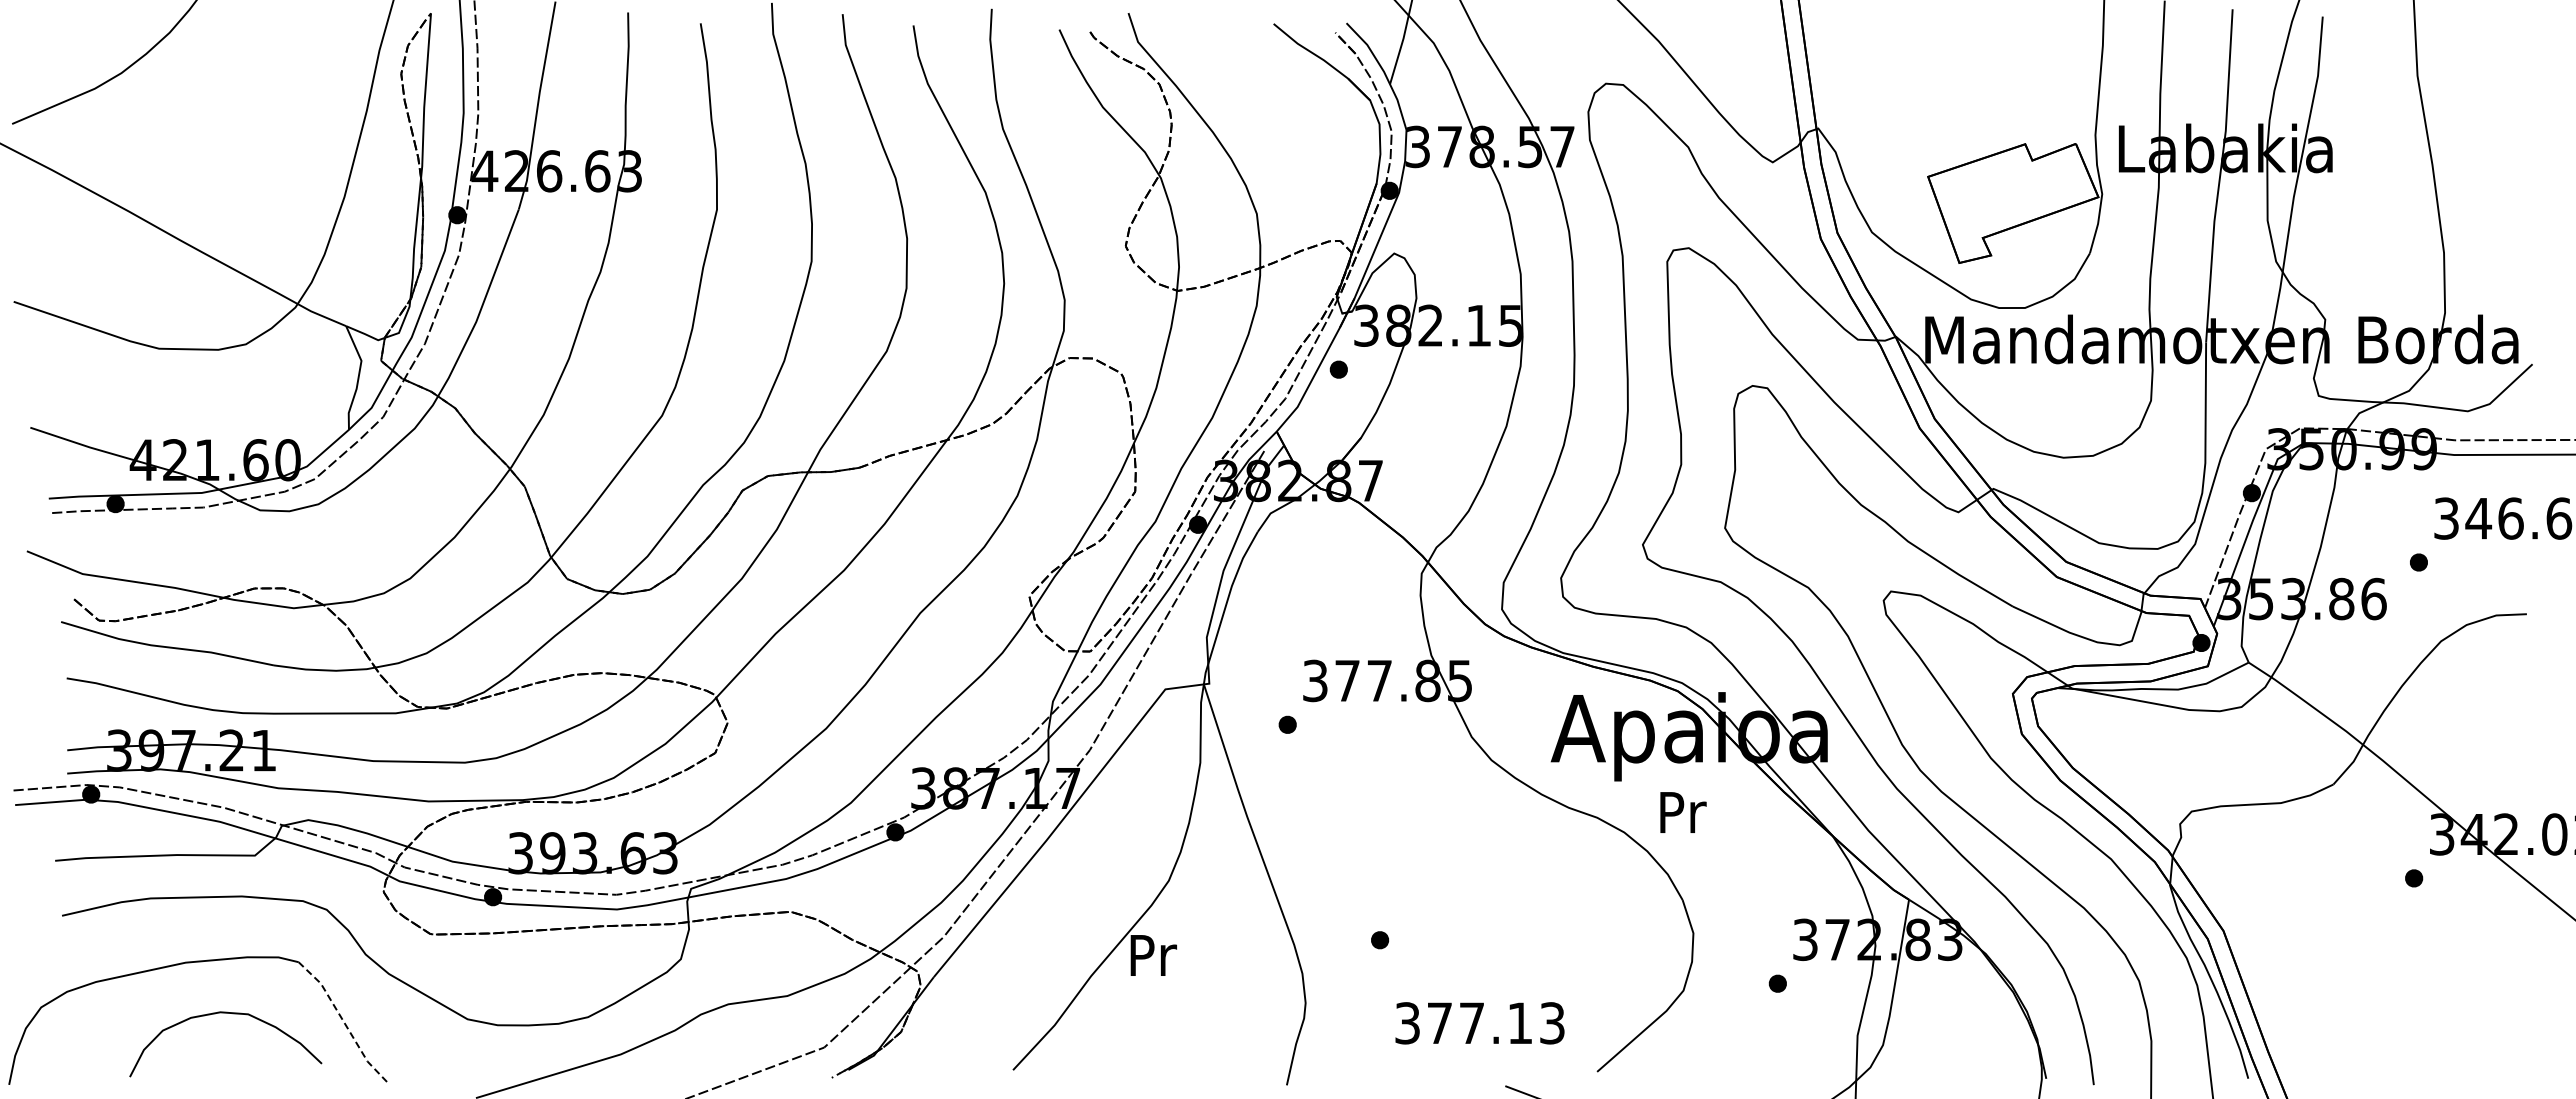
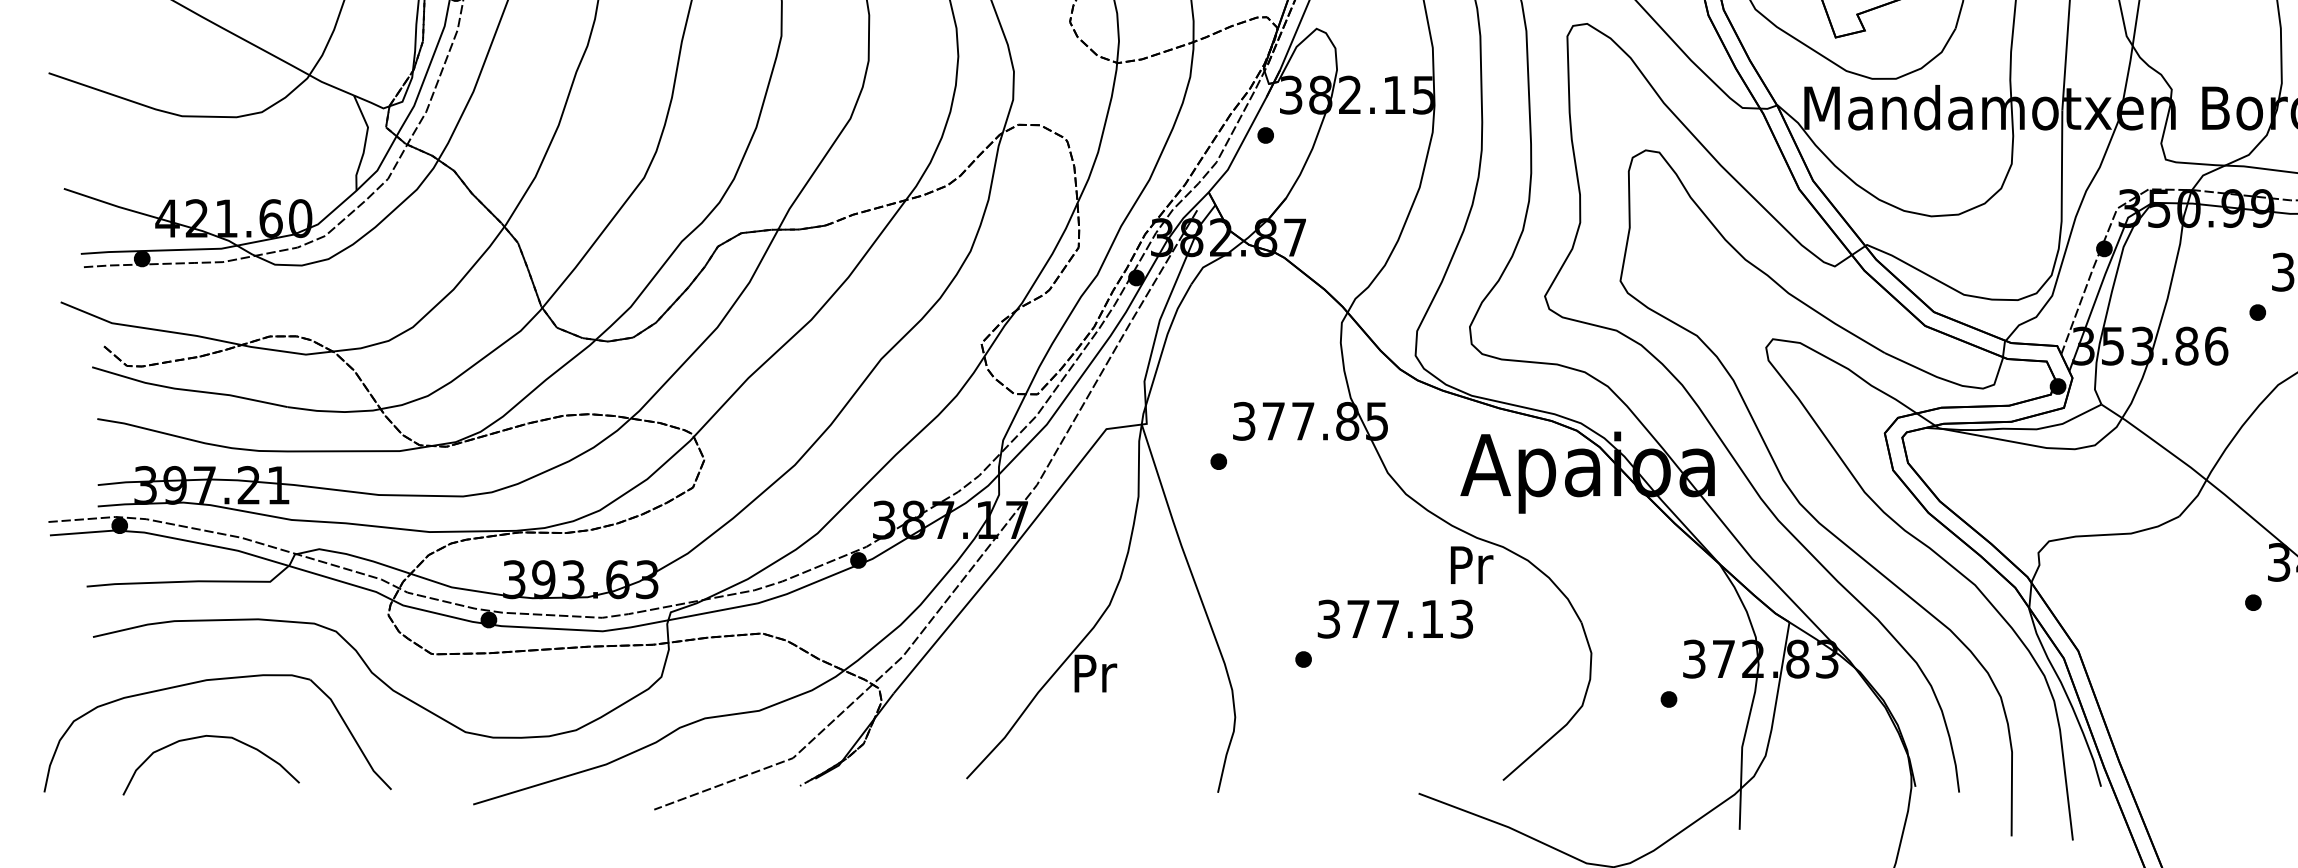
text: (1683, 812) -> (1472, 565), moved
curve: (232, 1014) -> (217, 737), moved
line: (343, 1021) -> (351, 734), dashed -> solid
text: (1479, 1023) -> (1394, 619), moved

